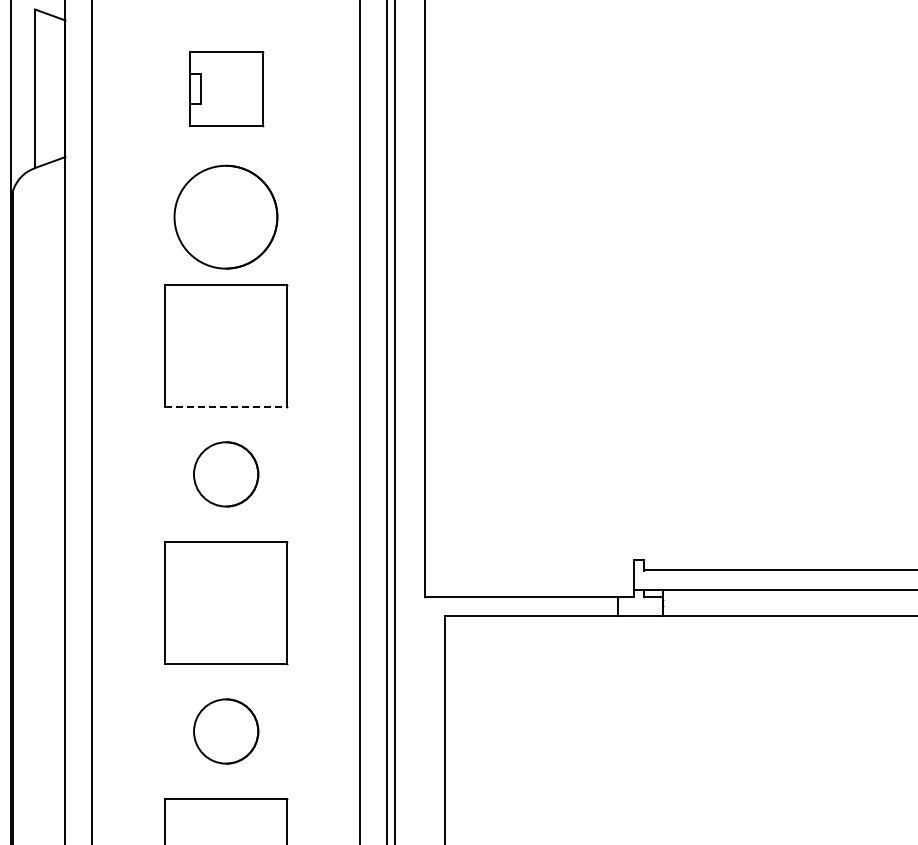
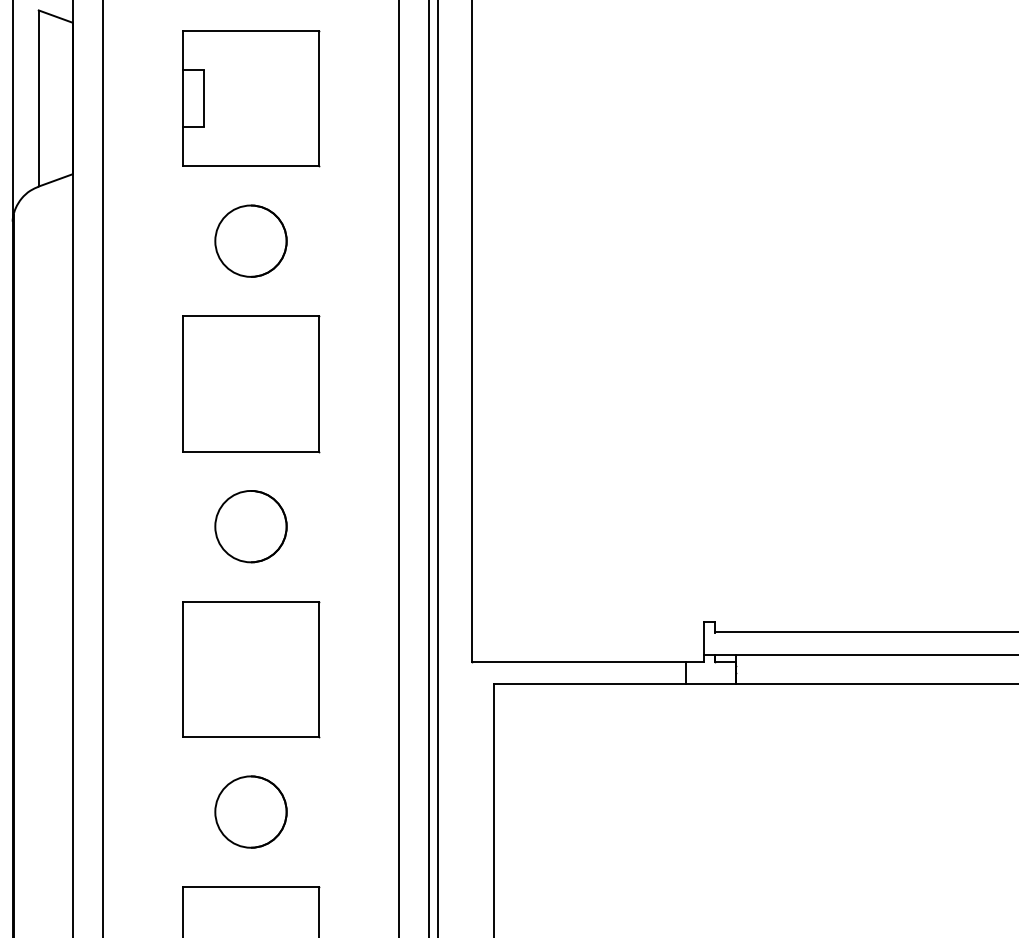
part: (226, 89) -> (251, 99), size x1.67
circle: (226, 217) -> (251, 241), size x0.62
line: (226, 406) -> (251, 451), dashed -> solid

